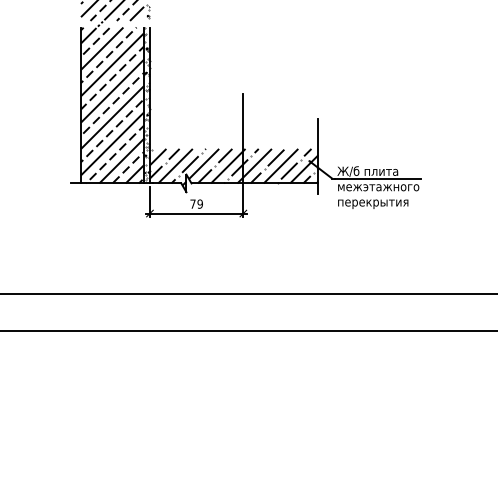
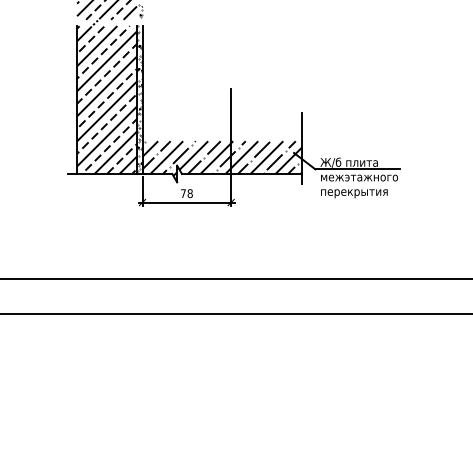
text: (199, 203) -> (189, 193), 79 -> 78

